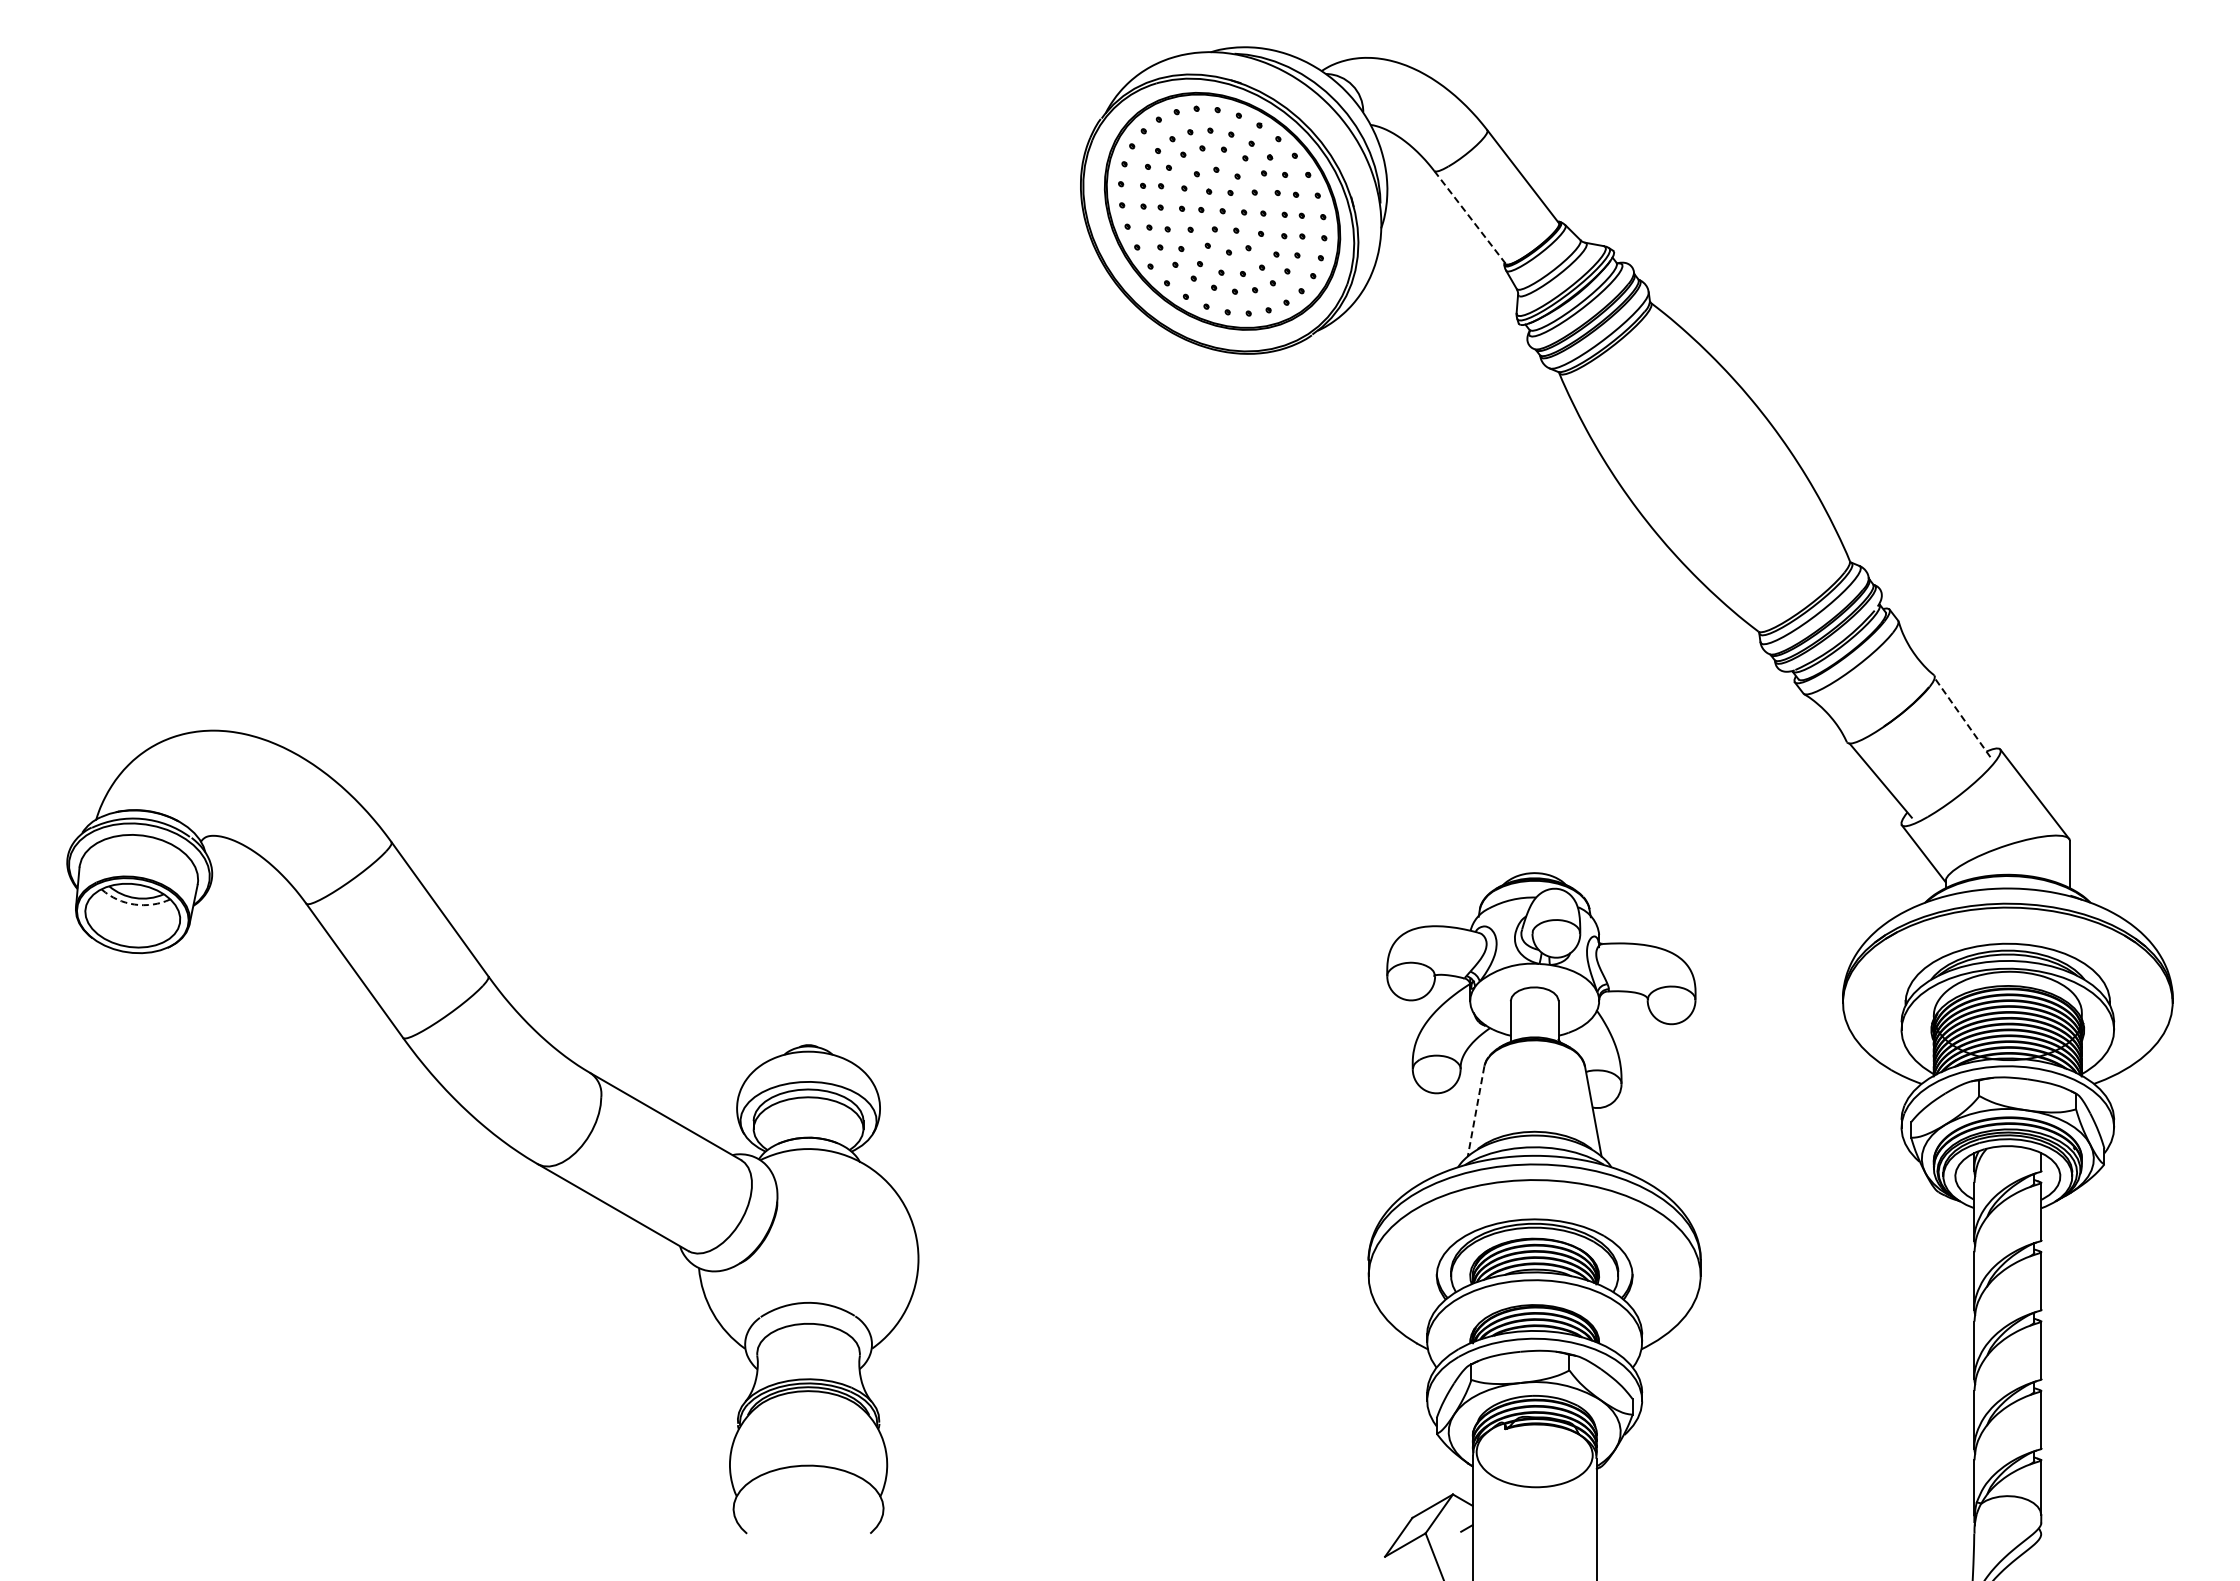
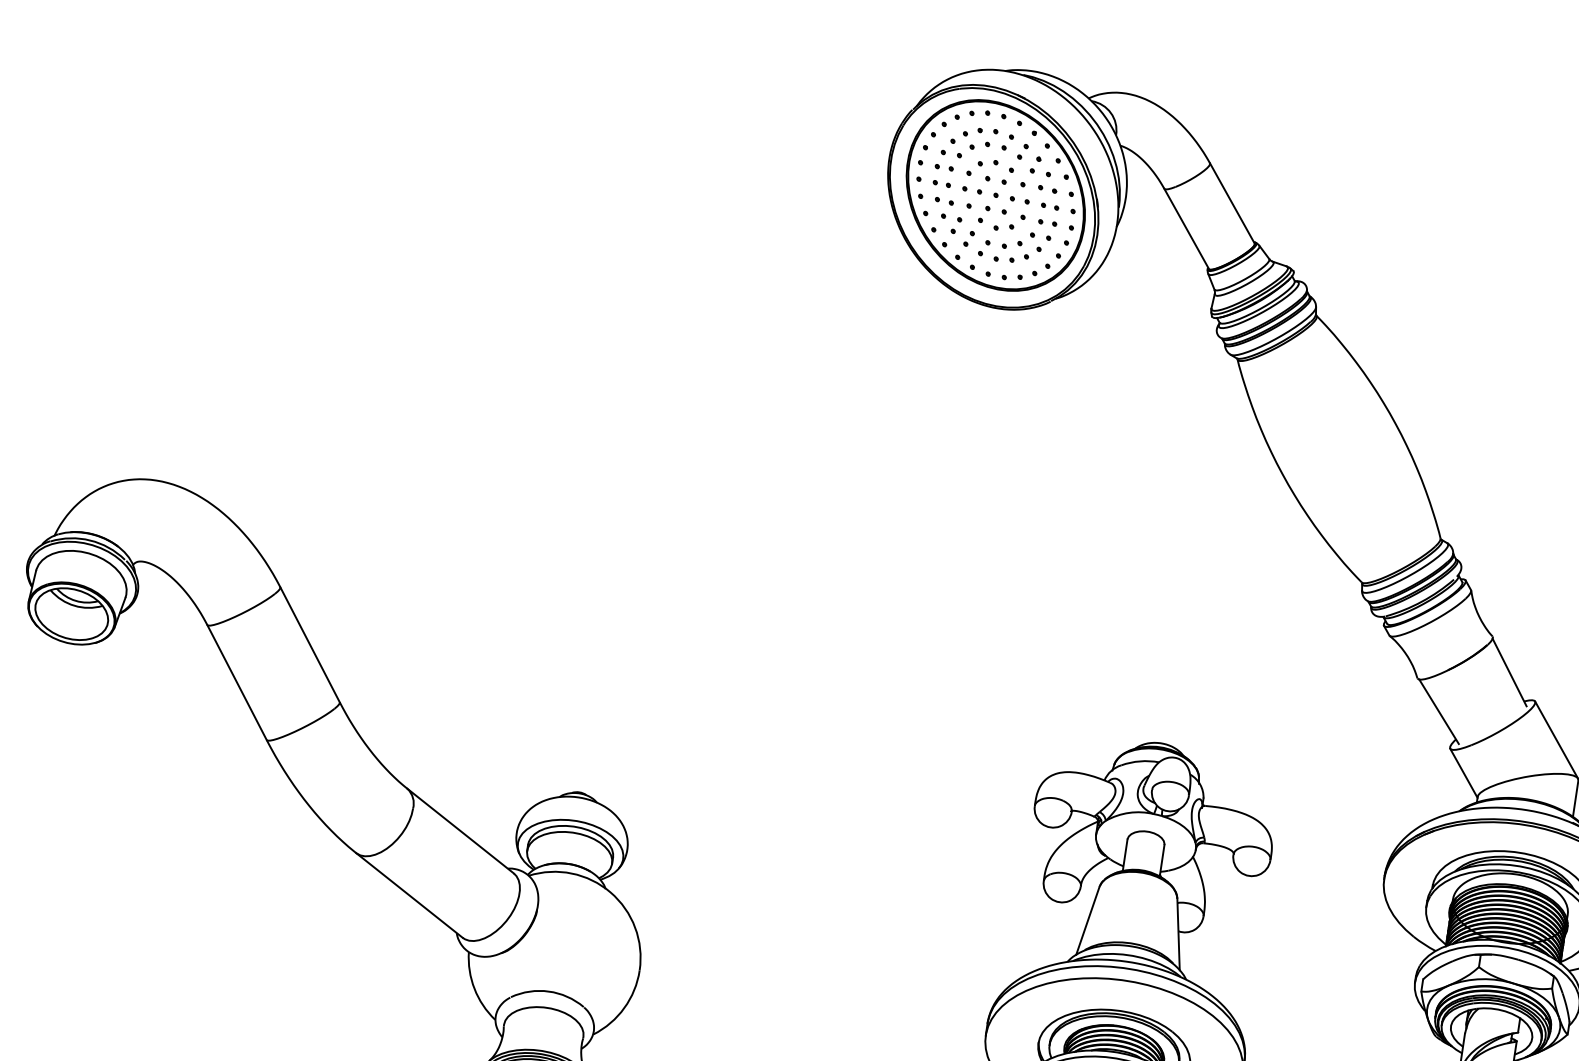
line: (1470, 217) -> (1186, 228), dashed -> solid
line: (1962, 717) -> (1509, 672), dashed -> solid
arc: (134, 904) -> (74, 605), dashed -> solid
line: (1476, 1111) -> (1088, 920), dashed -> solid

